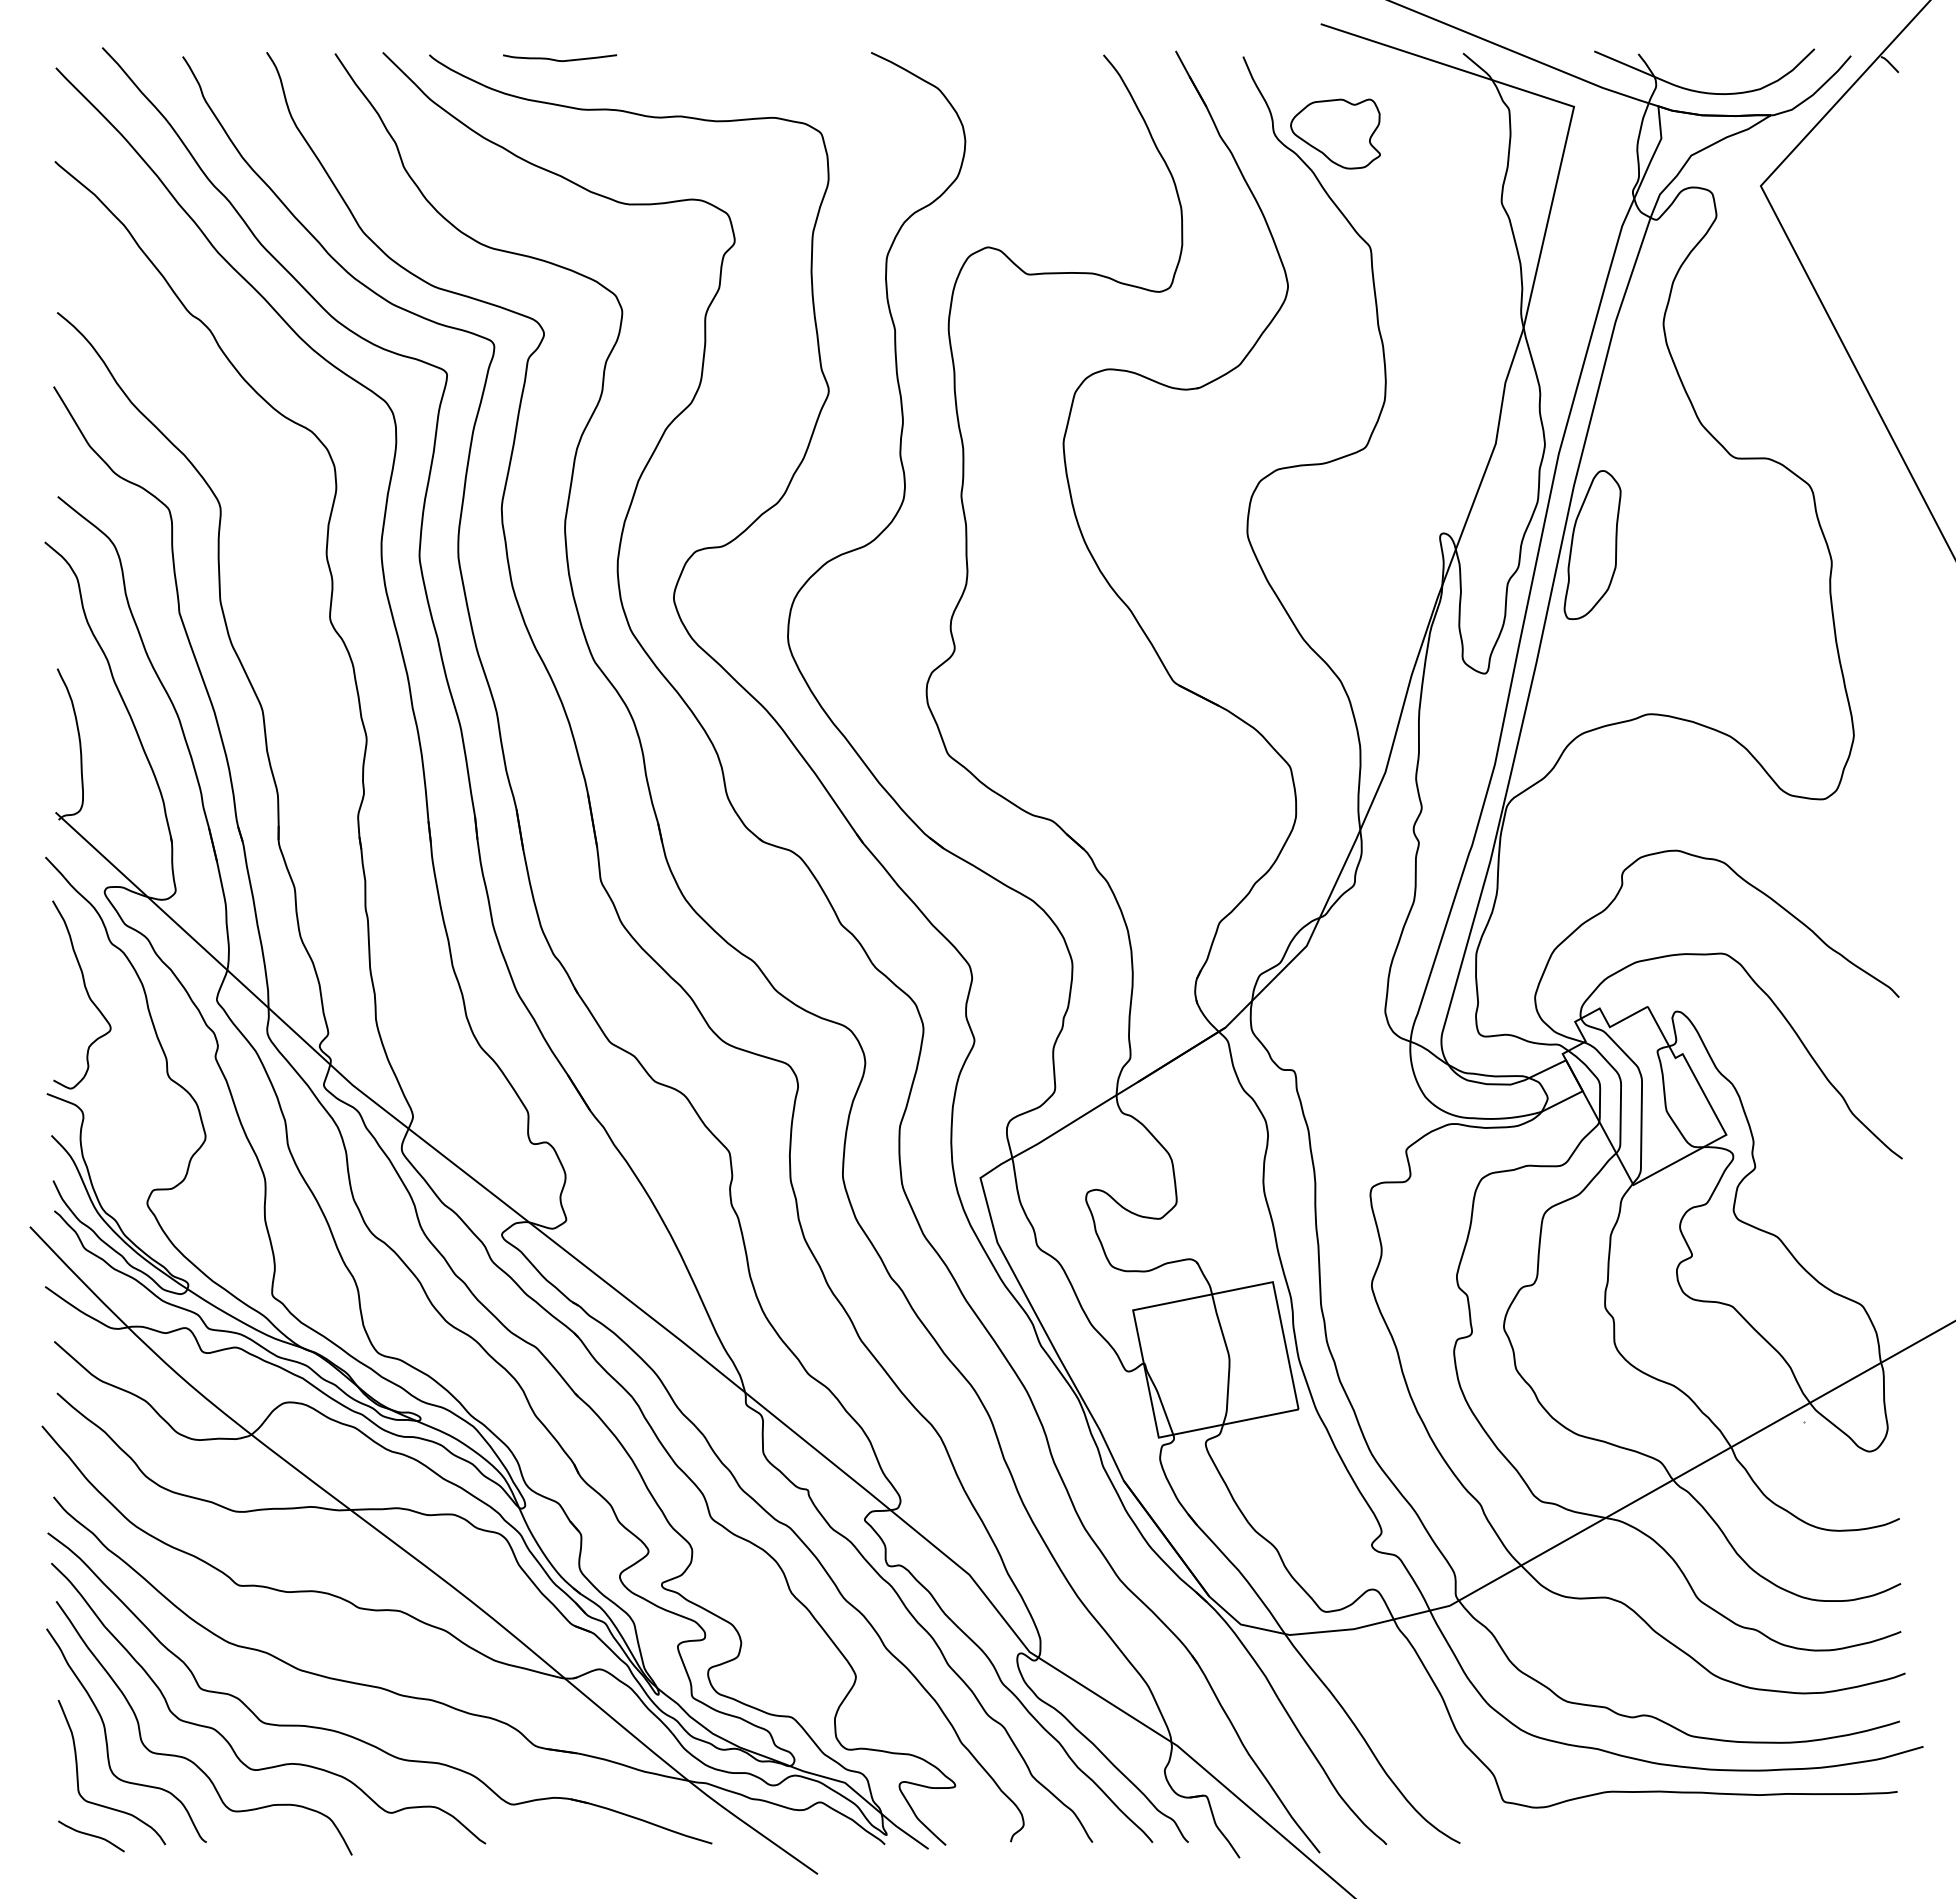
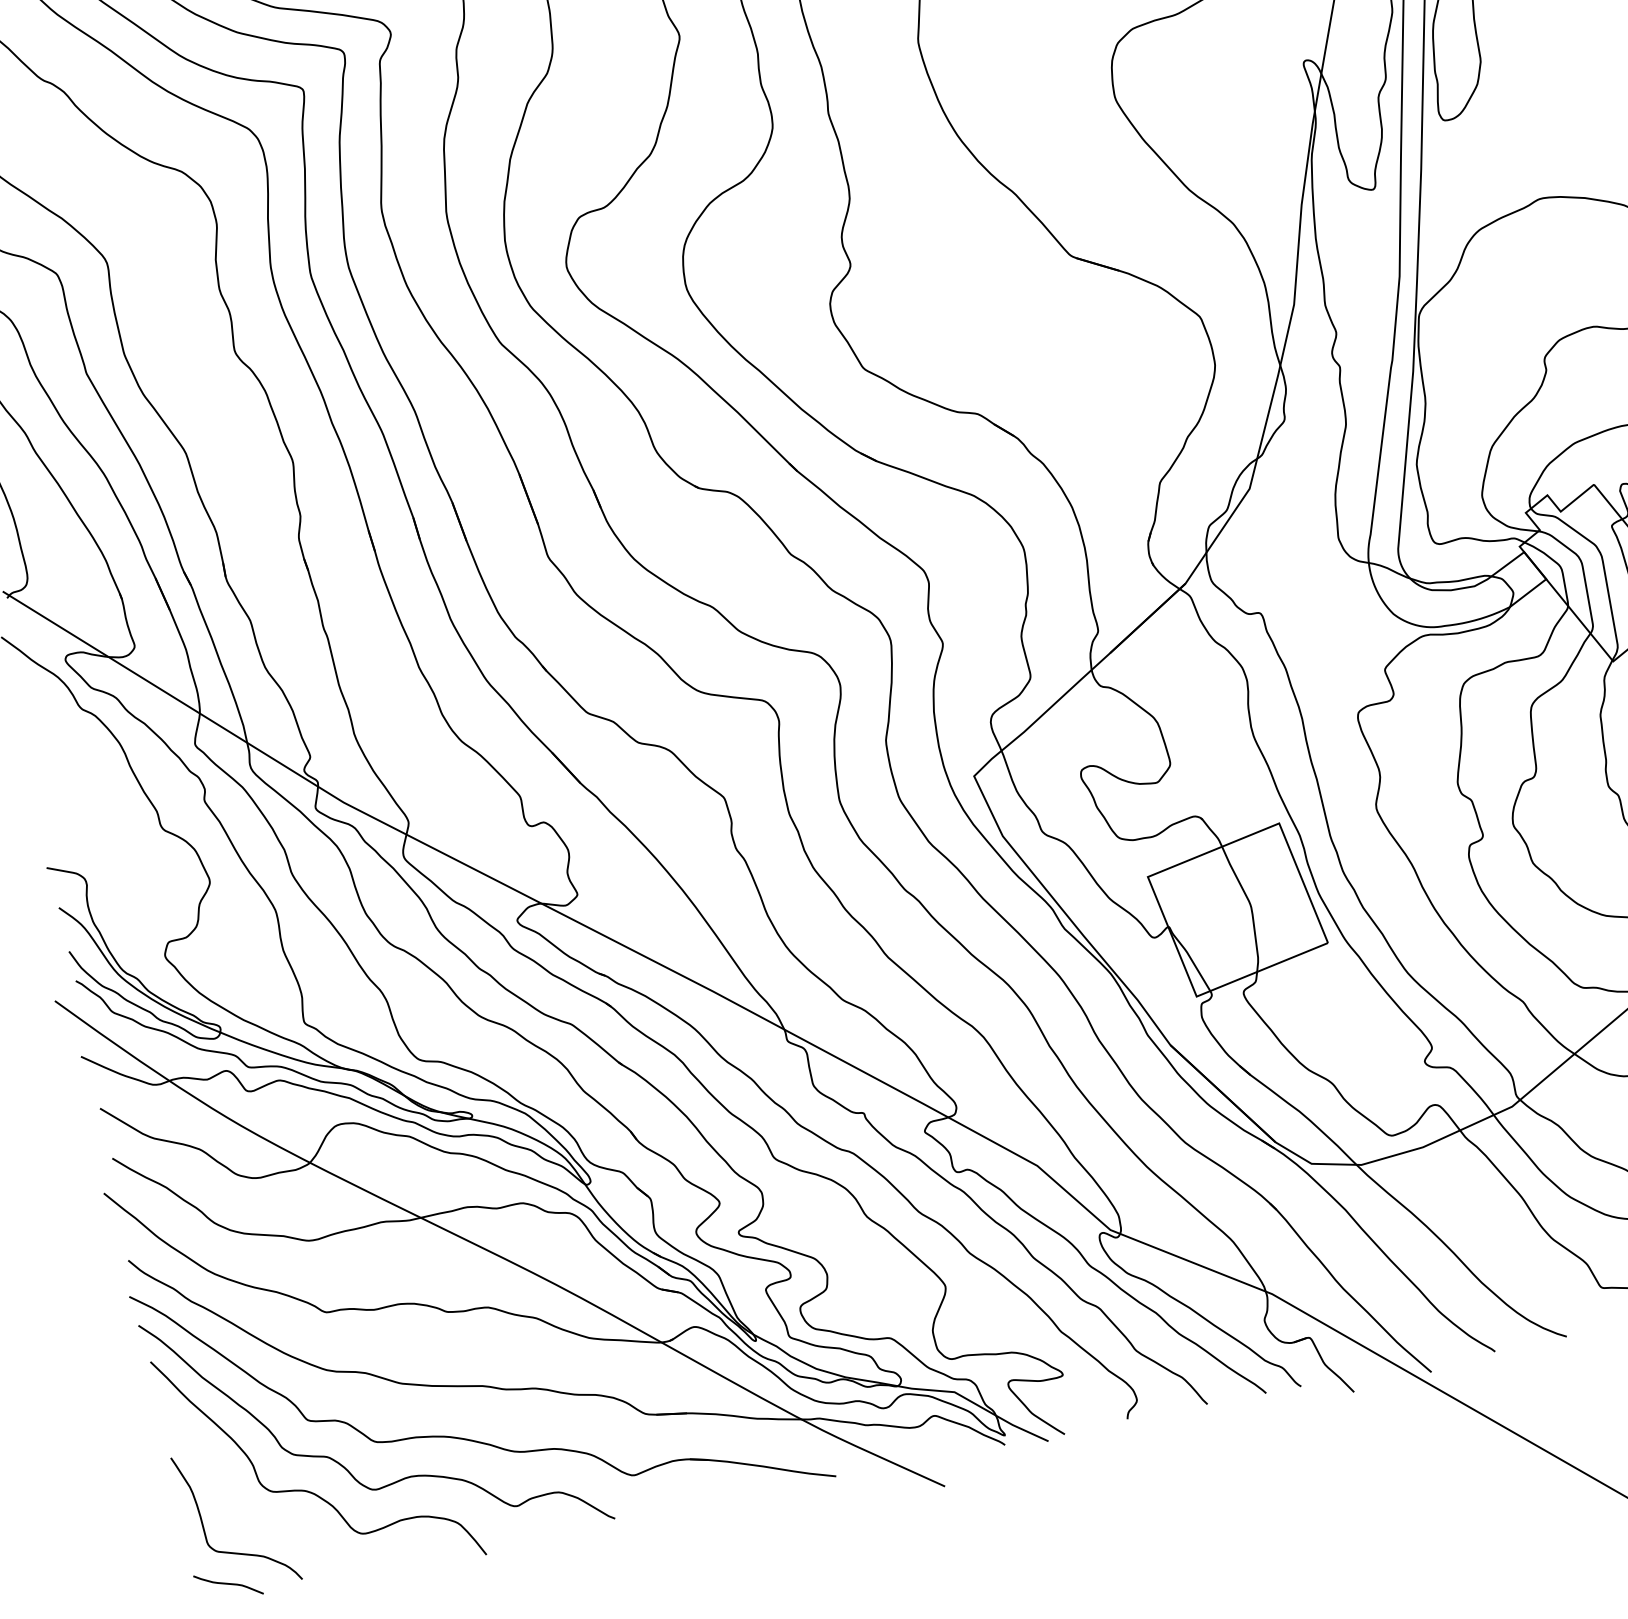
curve: (86, 993) -> (66, 762), removed
curve: (107, 1739) -> (226, 1487), removed

